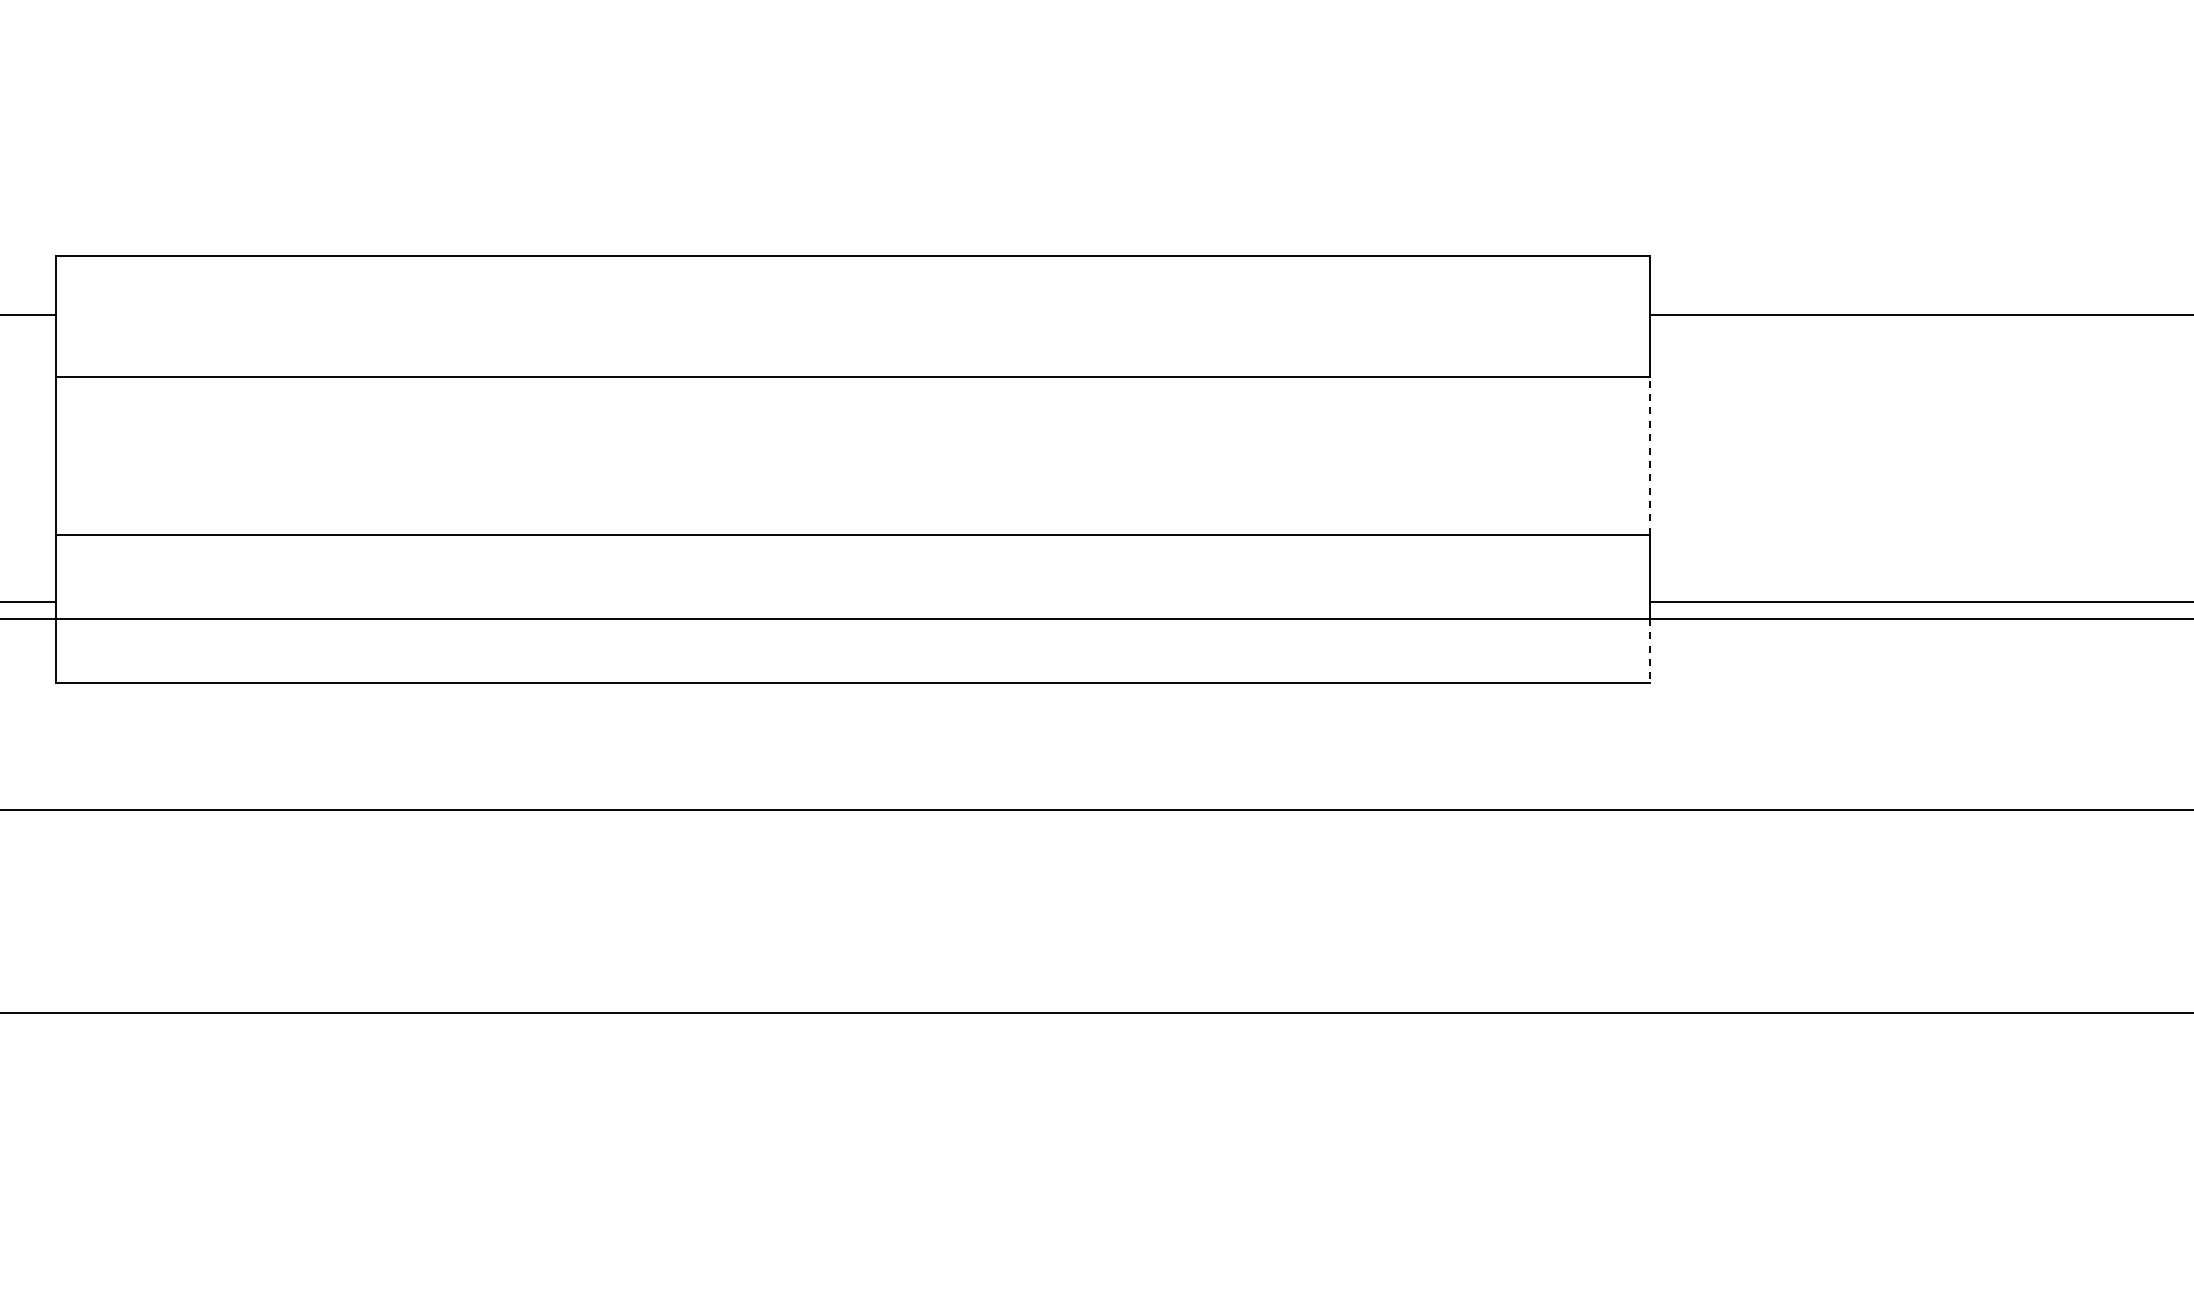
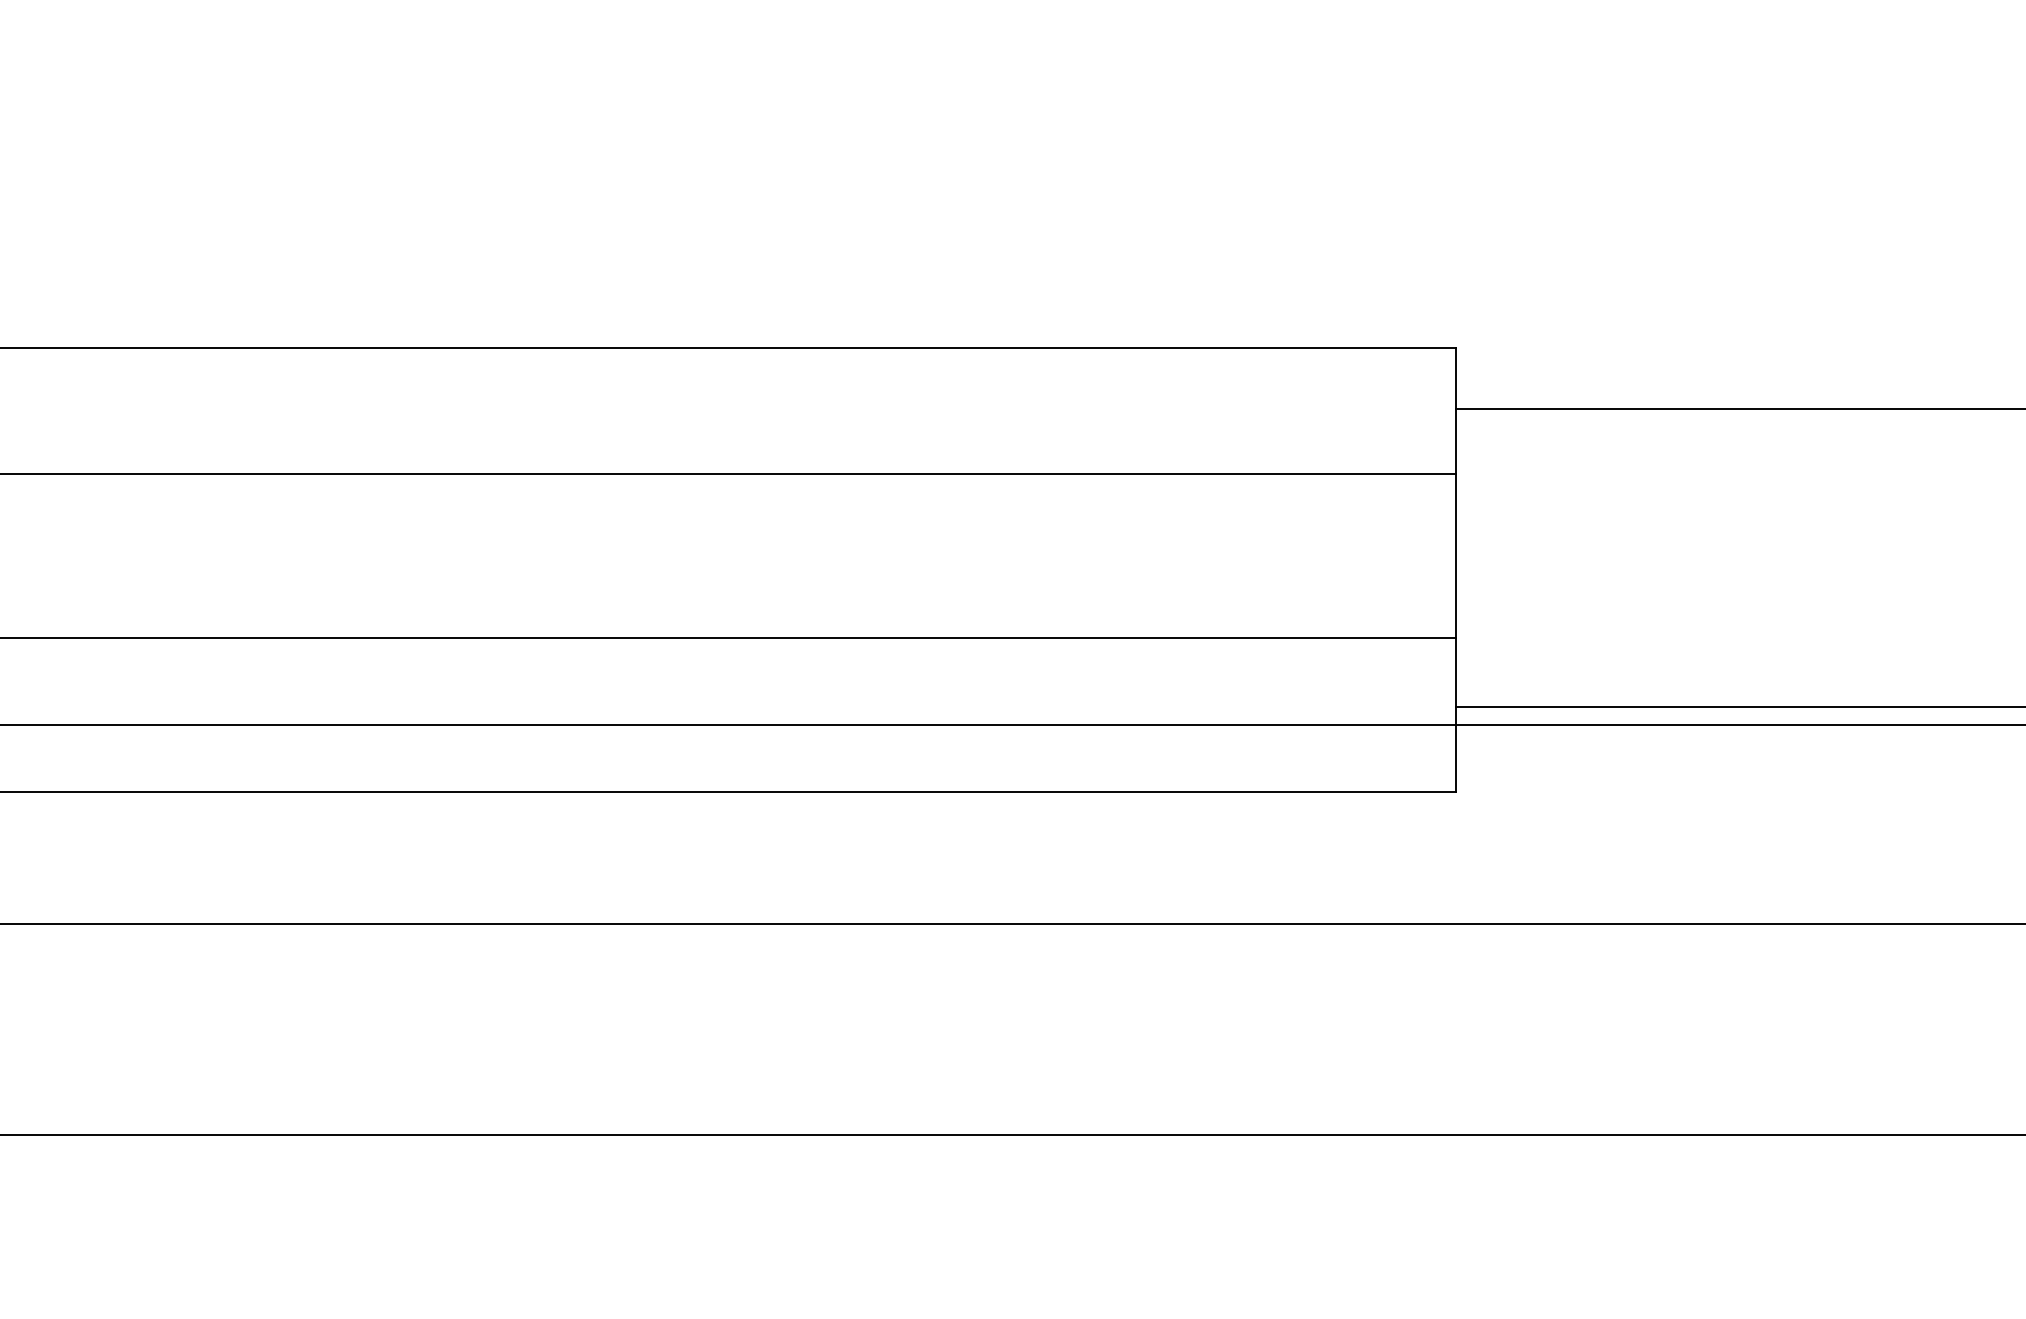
line: (1649, 455) -> (1455, 555), dashed -> solid
line: (1649, 650) -> (1455, 758), dashed -> solid

